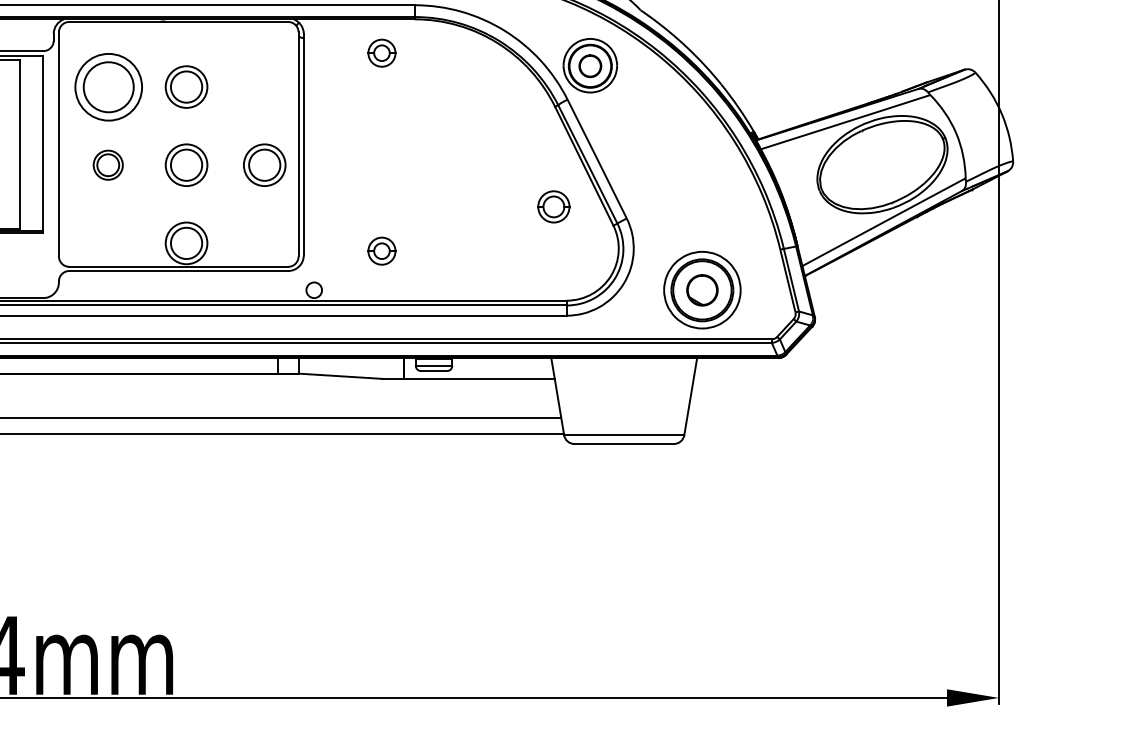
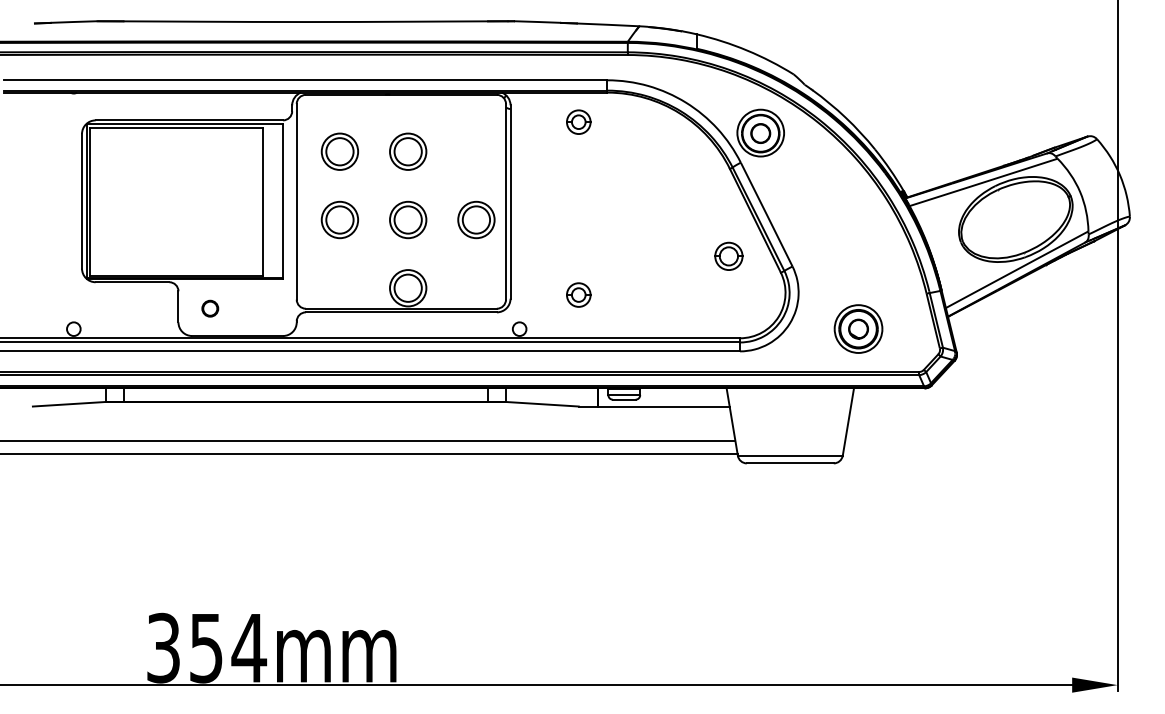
part: (107, 86) -> (339, 151), size x0.62
part: (107, 164) -> (339, 219), size x1.43
part: (702, 289) -> (858, 328), size x0.71

